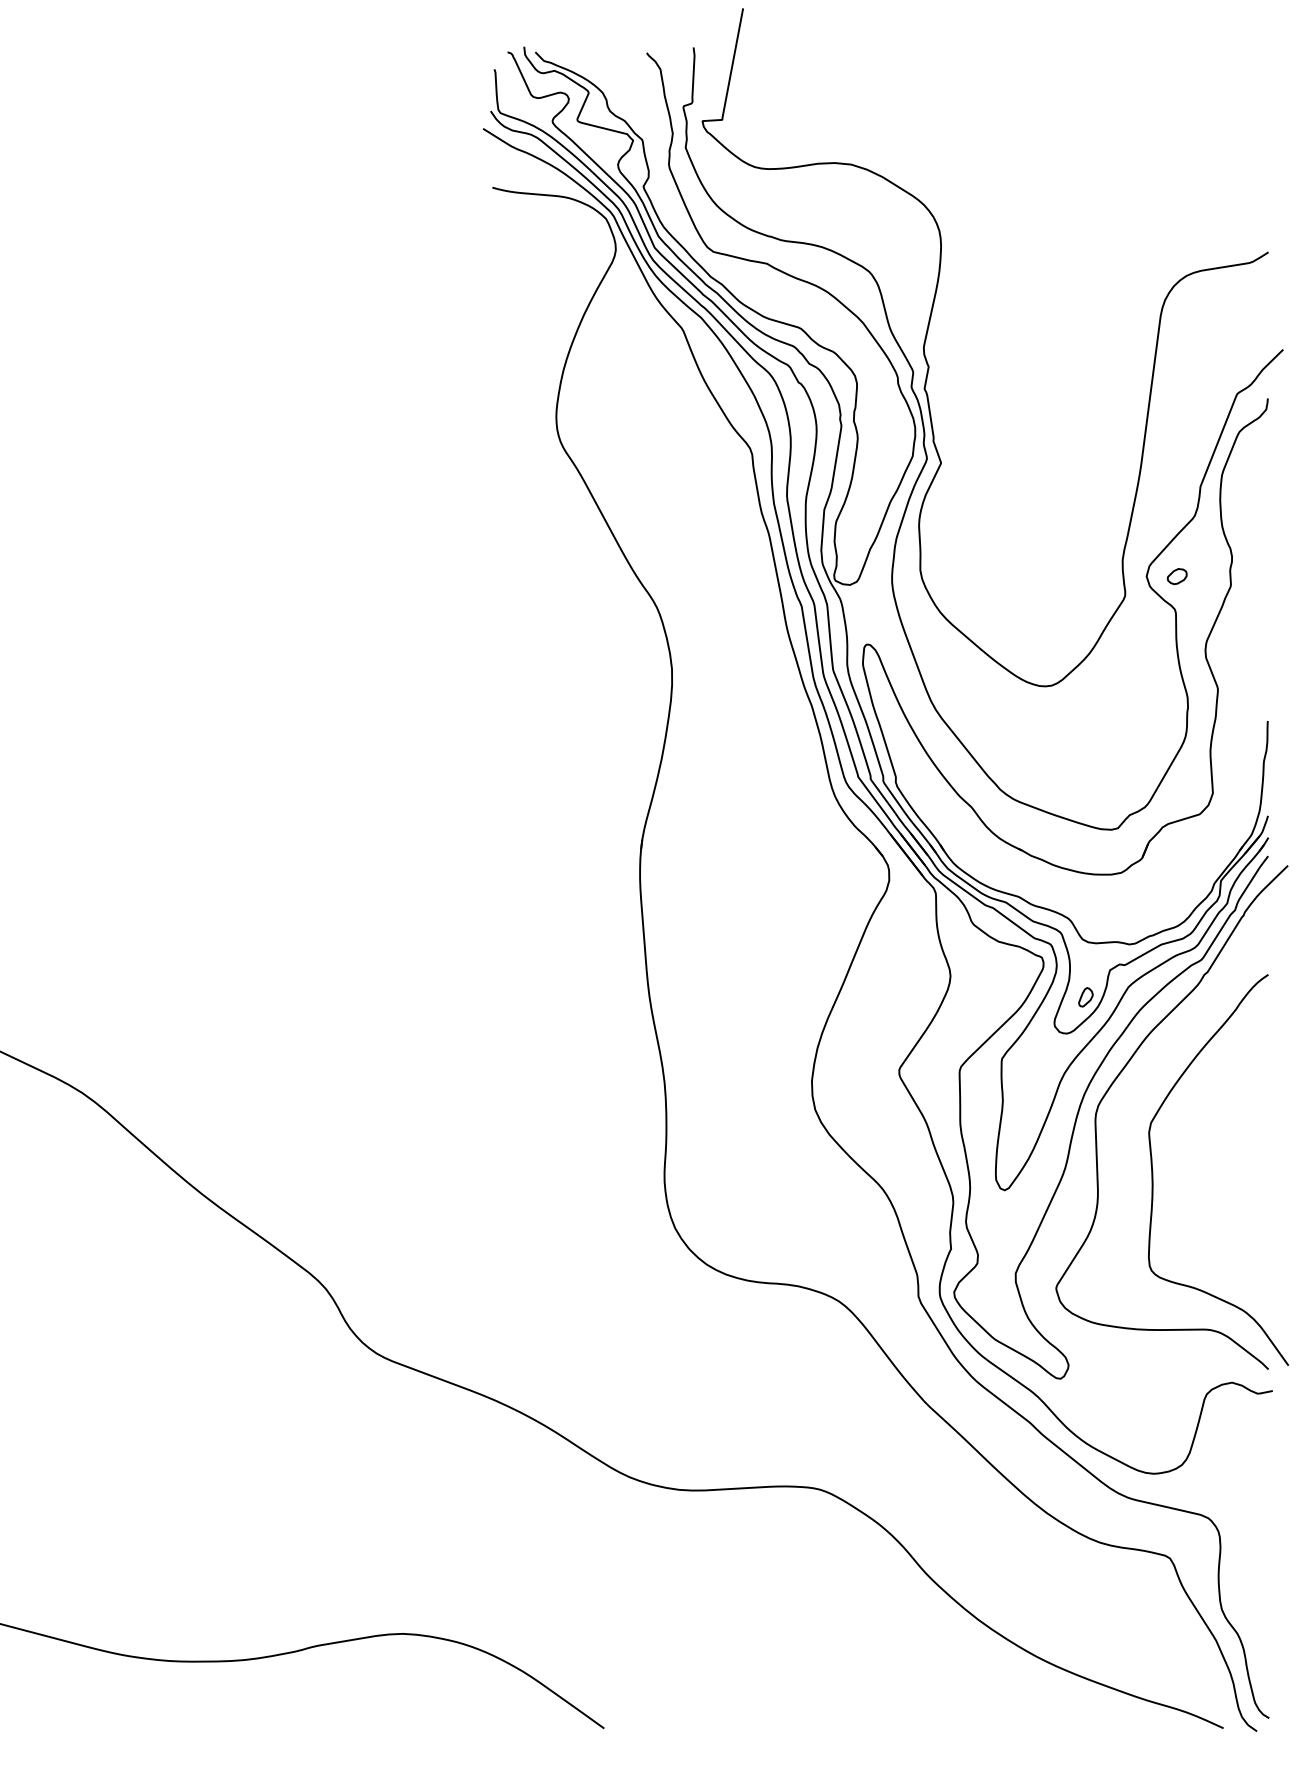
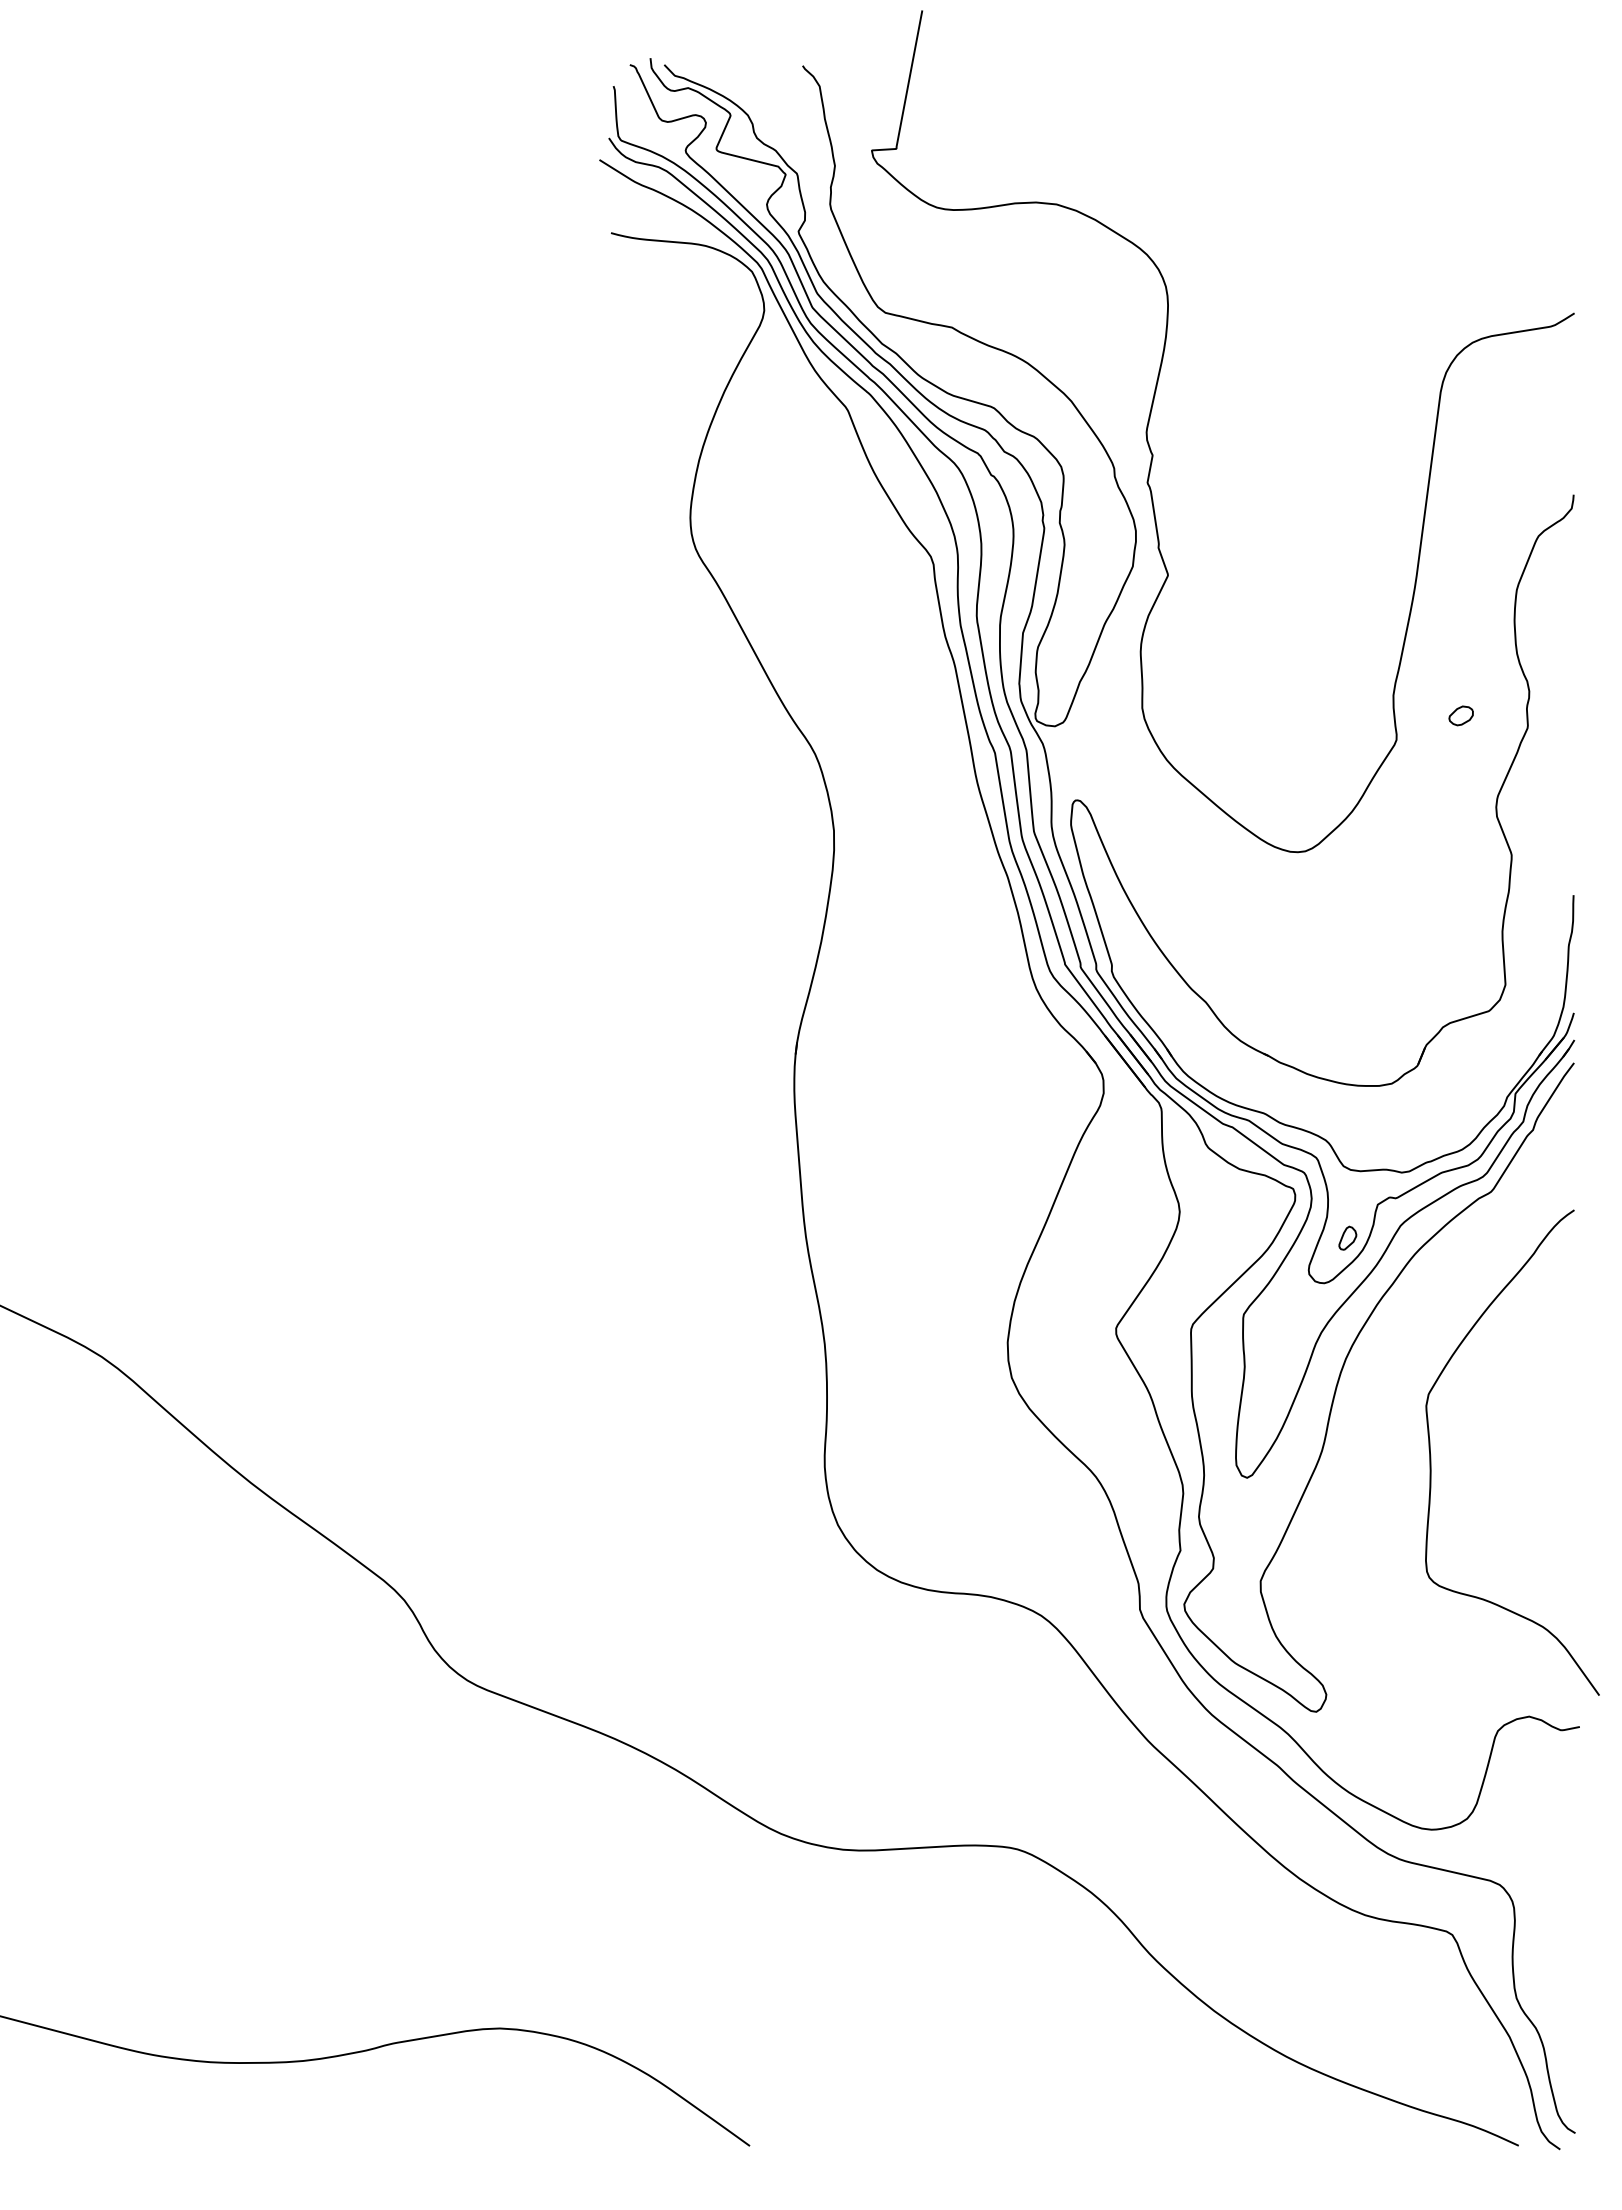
curve: (926, 453) -> (1150, 562), removed
curve: (1117, 1078) -> (1386, 1339), removed

